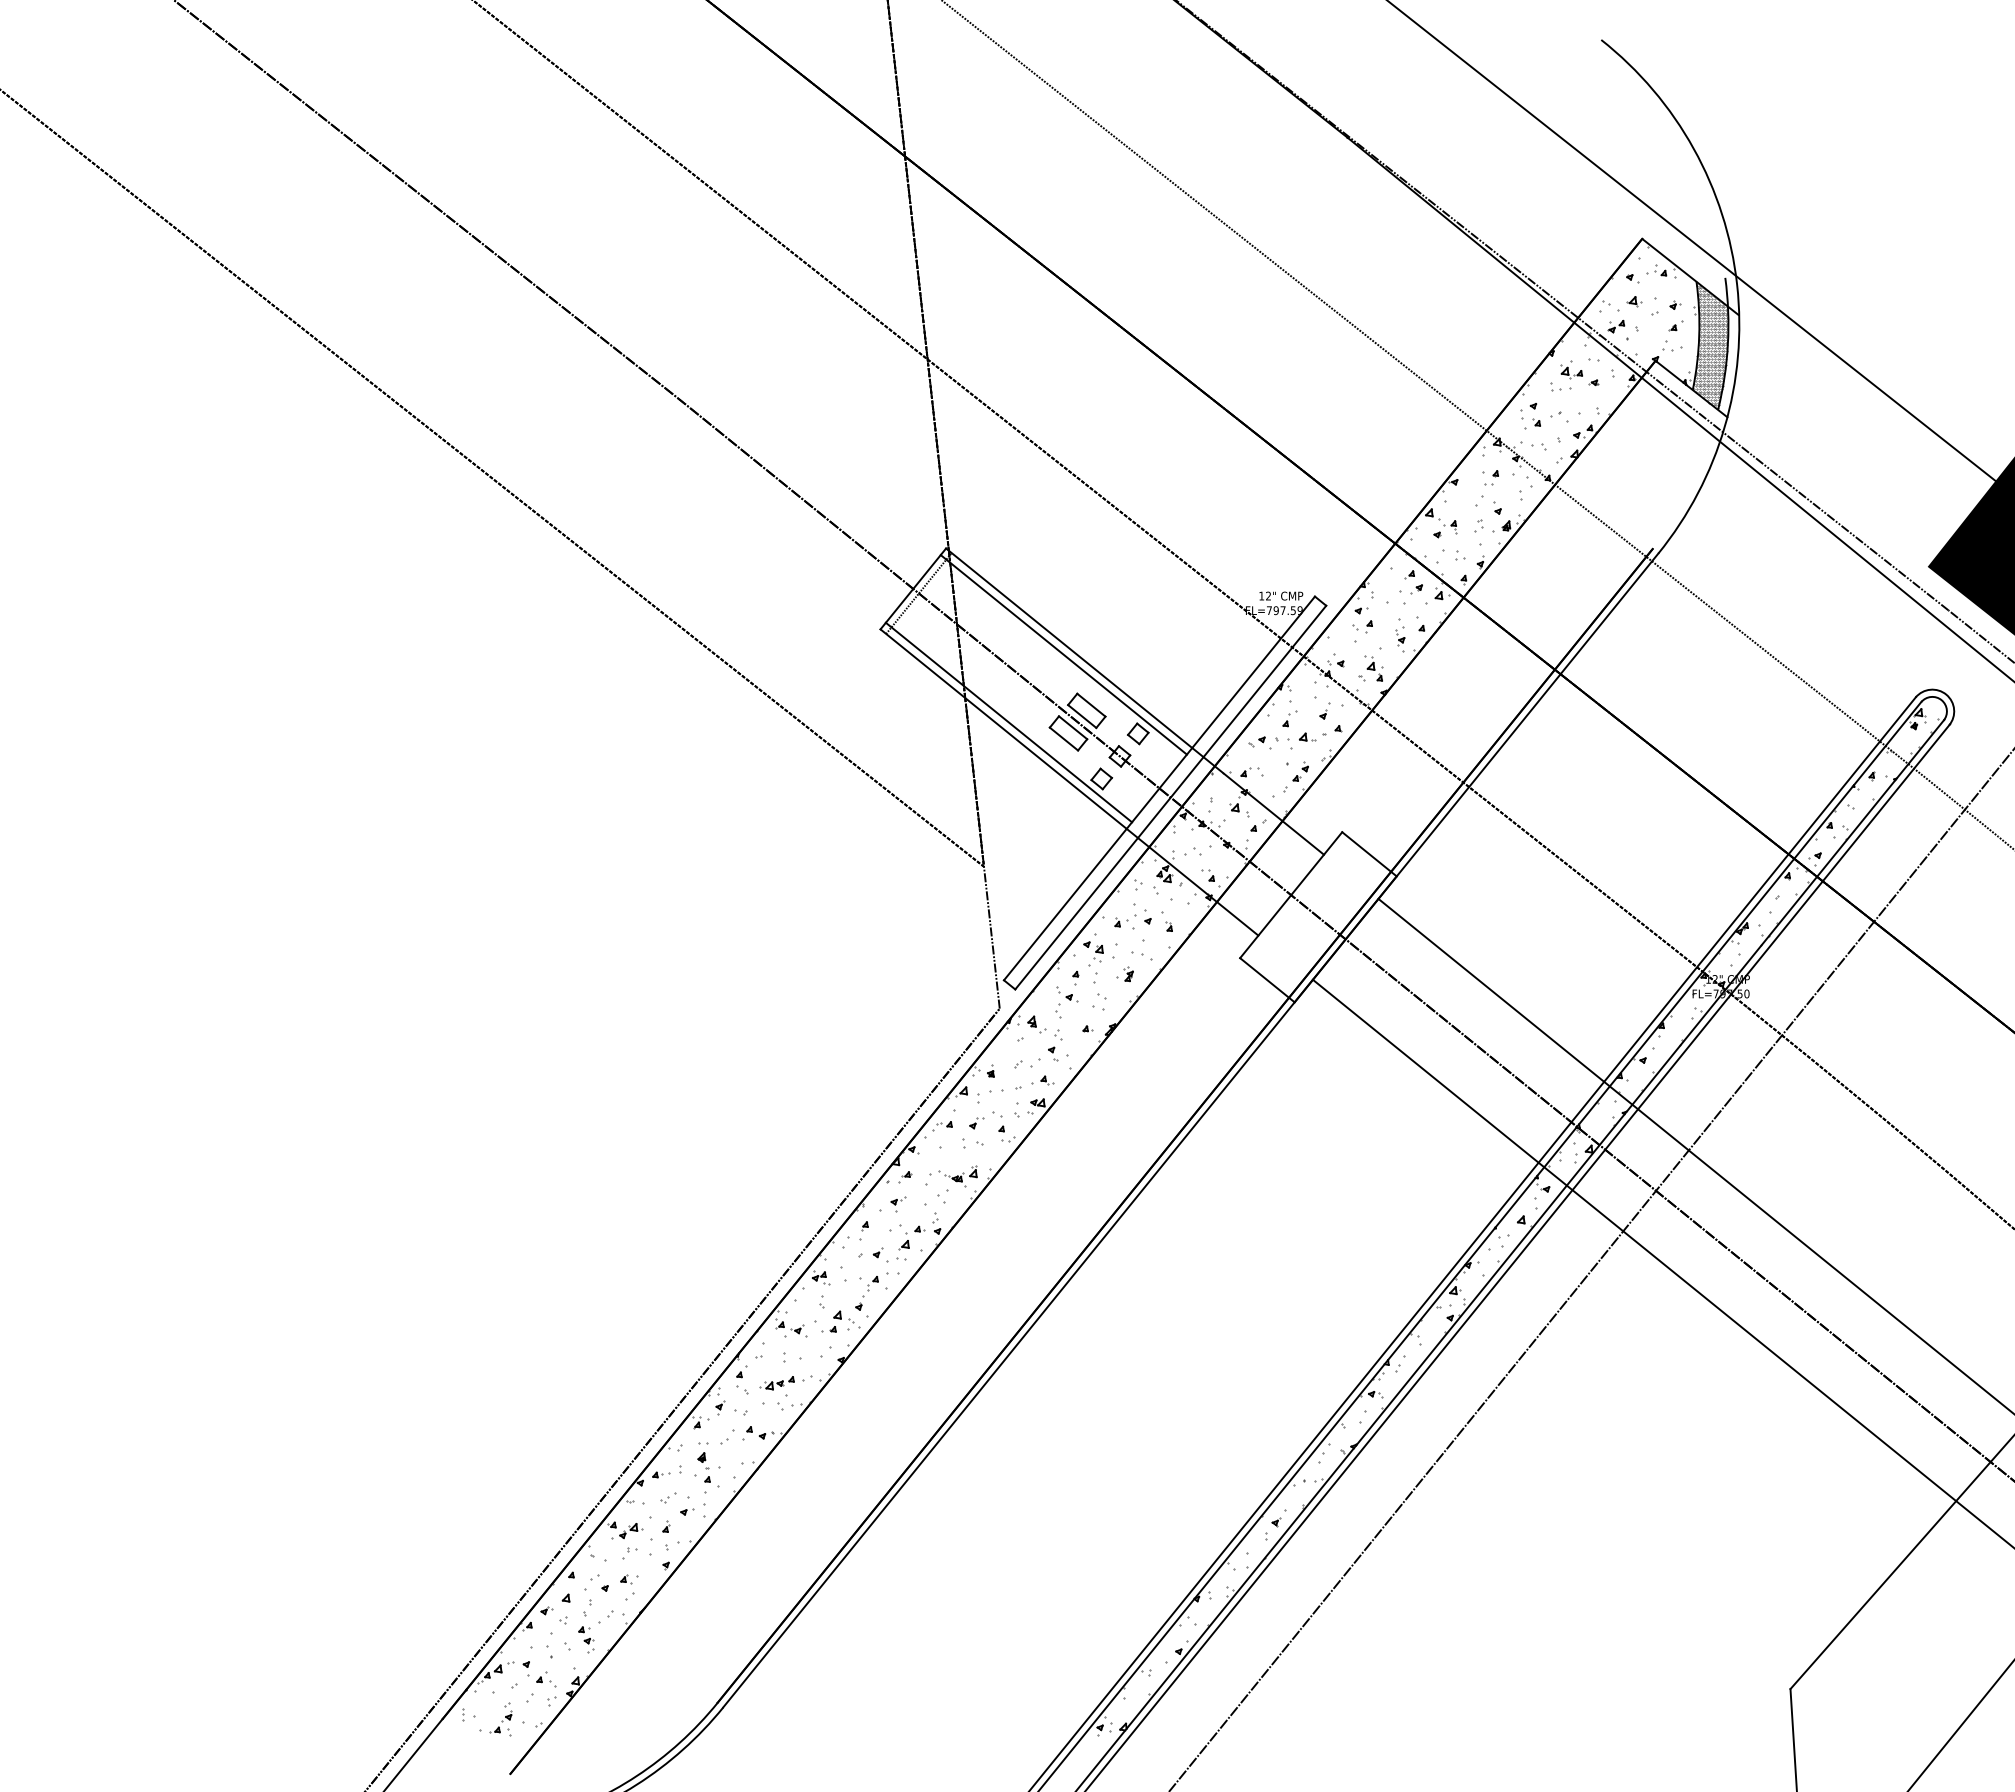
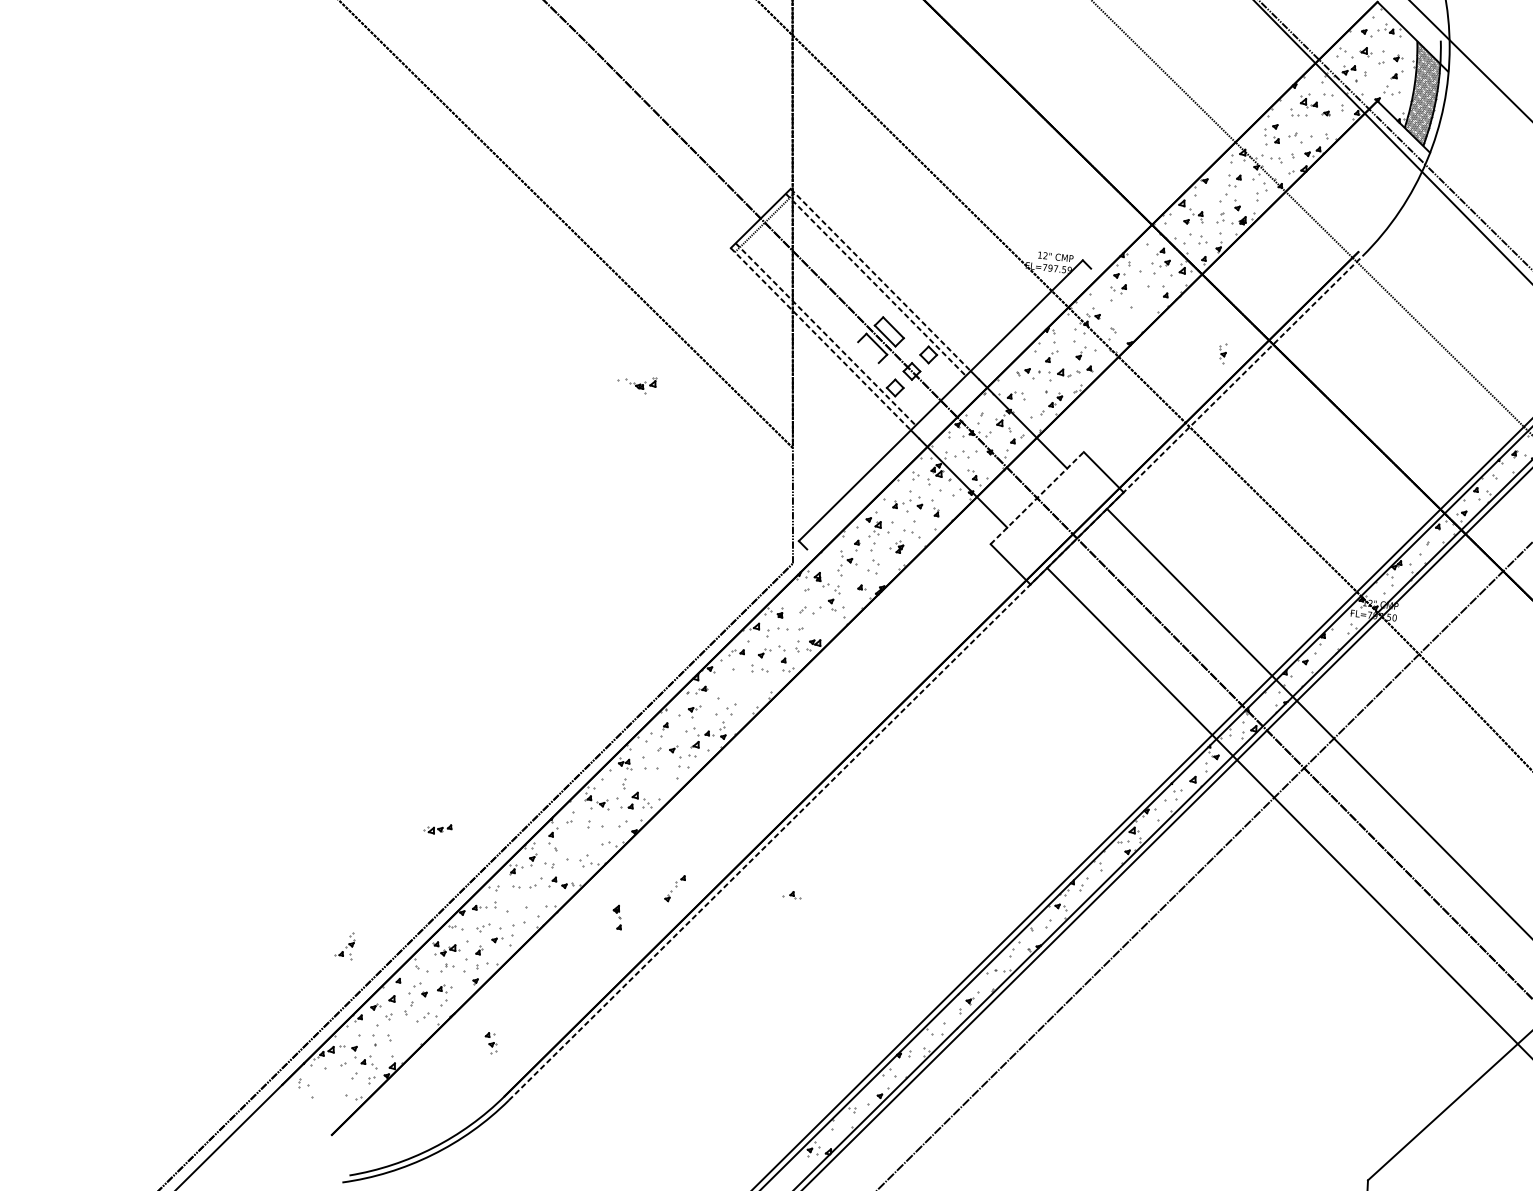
part: (1400, 639) -> (1222, 353), moved
line: (1069, 648) -> (880, 280), solid -> dashed
line: (1064, 655) -> (876, 285), solid -> dashed
part: (1373, 668) -> (1123, 323), removed
line: (1009, 722) -> (826, 334), solid -> dashed
line: (1004, 729) -> (821, 339), solid -> dashed
line: (1063, 738) -> (868, 352), removed
line: (1170, 797) -> (948, 408), removed
line: (1291, 894) -> (1037, 497), solid -> dashed
part: (1042, 1080) -> (791, 894), moved
line: (1190, 1130) -> (935, 678), solid -> dashed
part: (953, 1176) -> (636, 384), moved
part: (866, 1293) -> (674, 888), moved
part: (776, 1383) -> (437, 829), moved
part: (703, 1467) -> (617, 917), moved
part: (586, 1639) -> (490, 1043), moved
part: (500, 1719) -> (344, 945), moved

